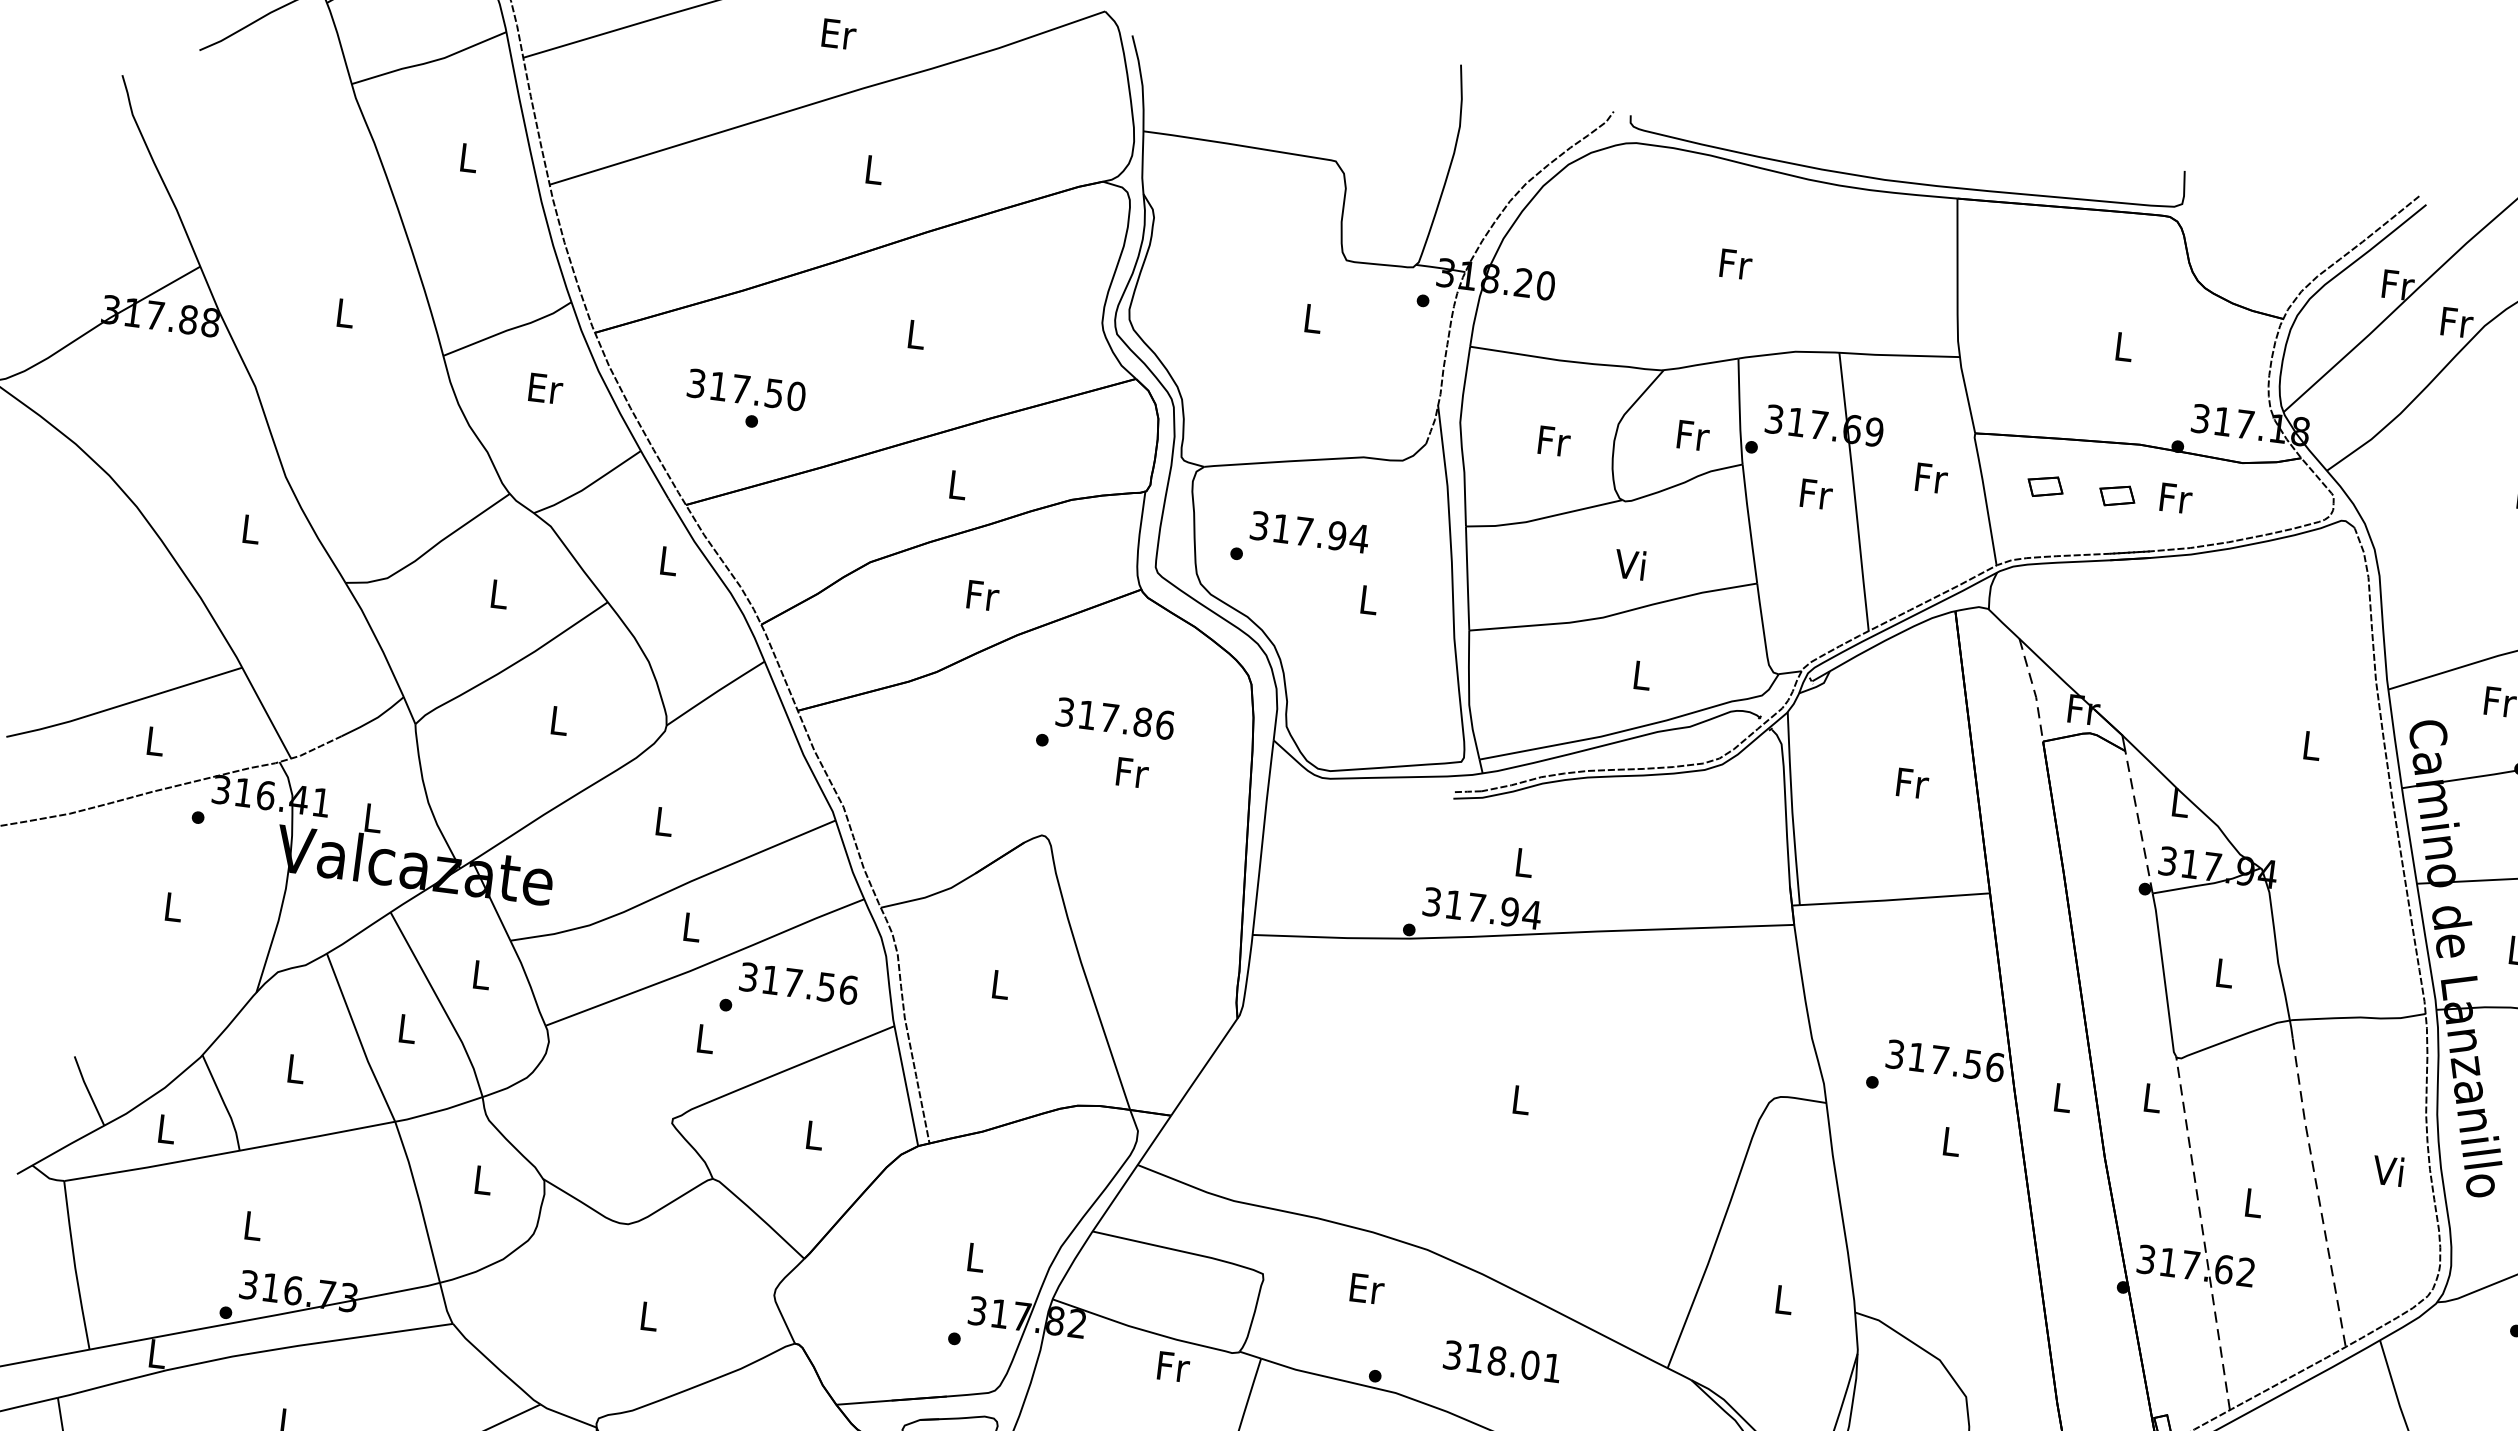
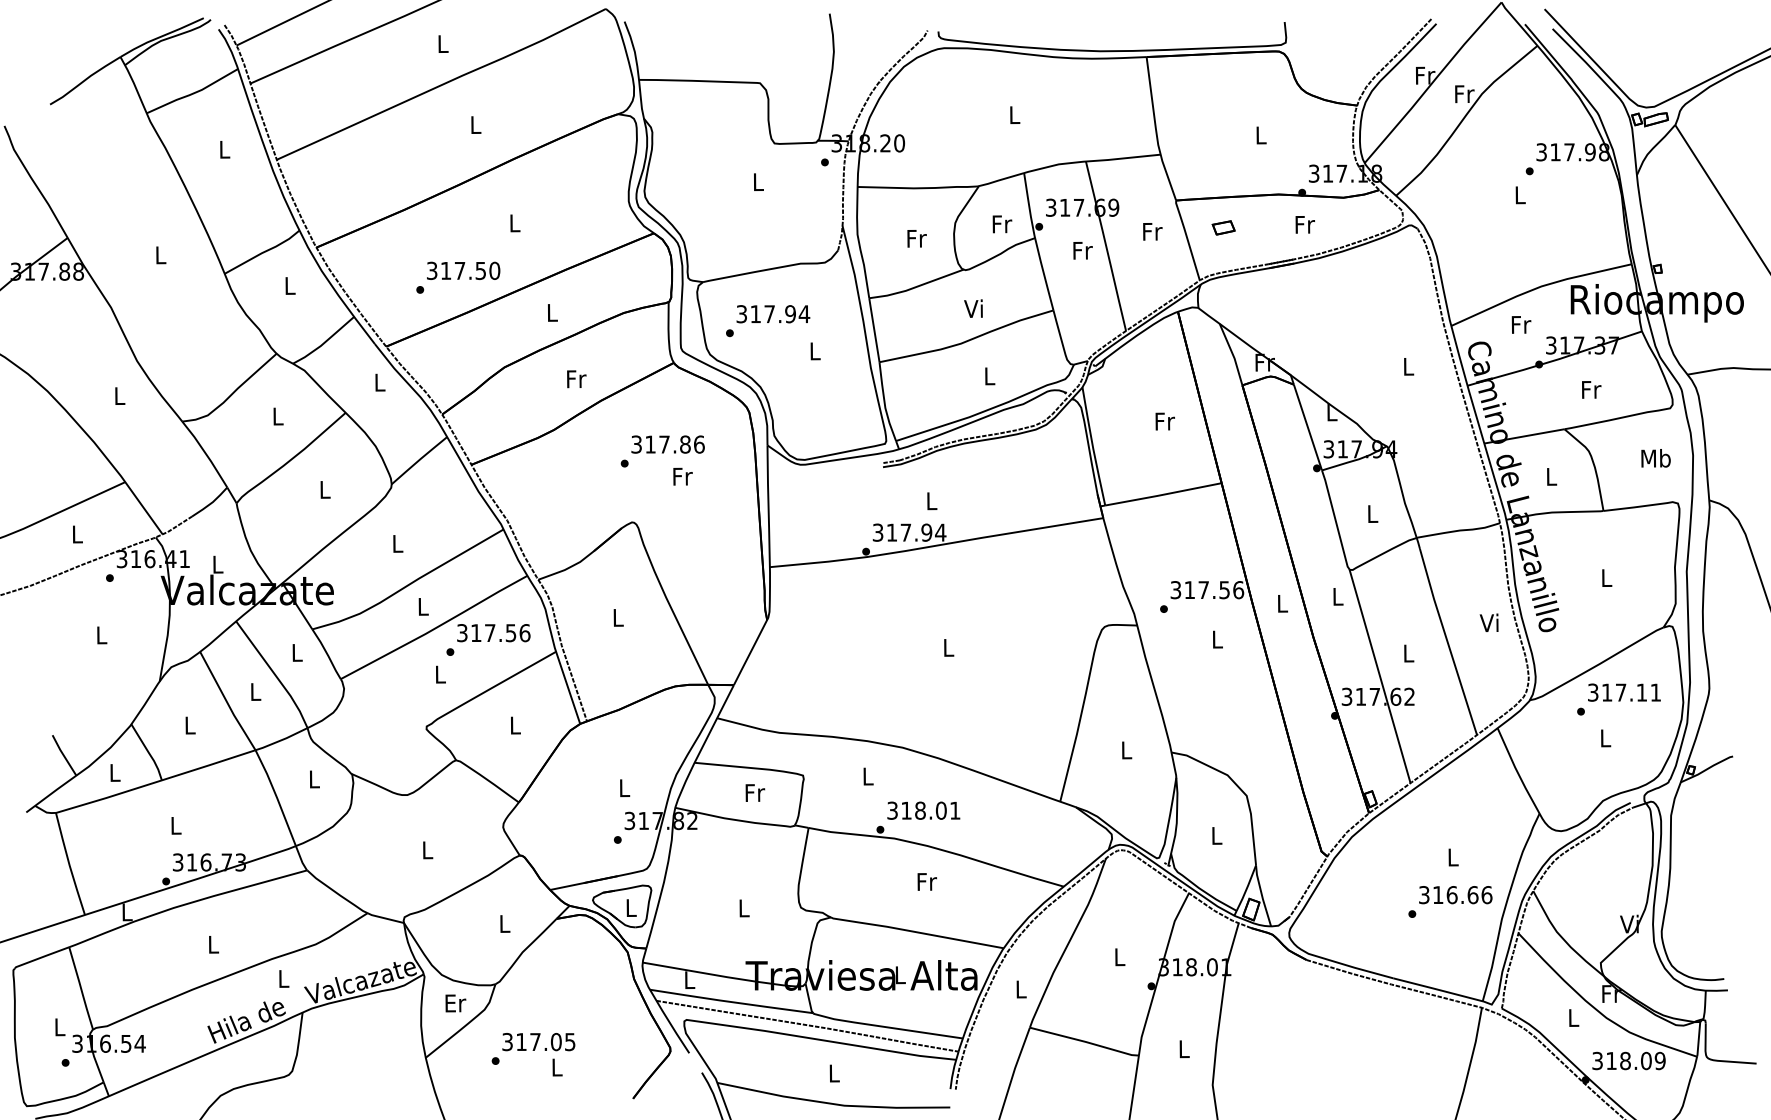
text: (839, 33) -> (443, 43), Er -> L
text: (1734, 264) -> (1014, 115), Fr -> L
text: (545, 387) -> (290, 285), Er -> L
text: (746, 389) -> (463, 270), moved
part: (2116, 495) -> (1268, 227), removed
line: (2035, 690) -> (1233, 354), dashed -> solid
line: (2138, 822) -> (1307, 427), dashed -> solid
line: (2317, 1193) -> (1447, 642), dashed -> solid
line: (2202, 1232) -> (1379, 675), dashed -> solid
text: (1367, 1288) -> (868, 776), Er -> L
text: (1502, 1361) -> (923, 810), moved
text: (1174, 1366) -> (755, 792), moved

